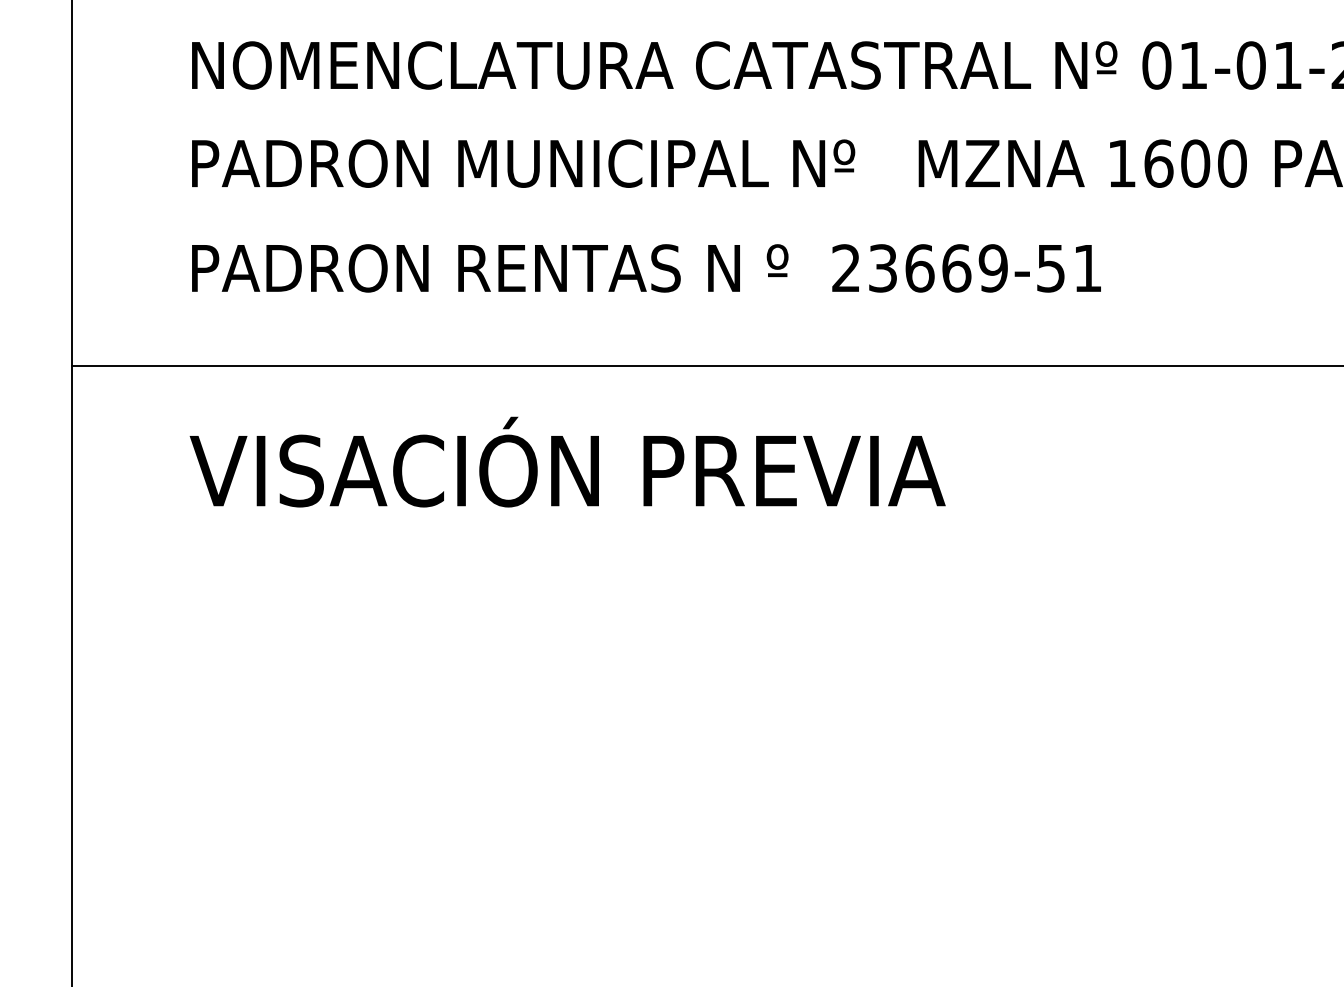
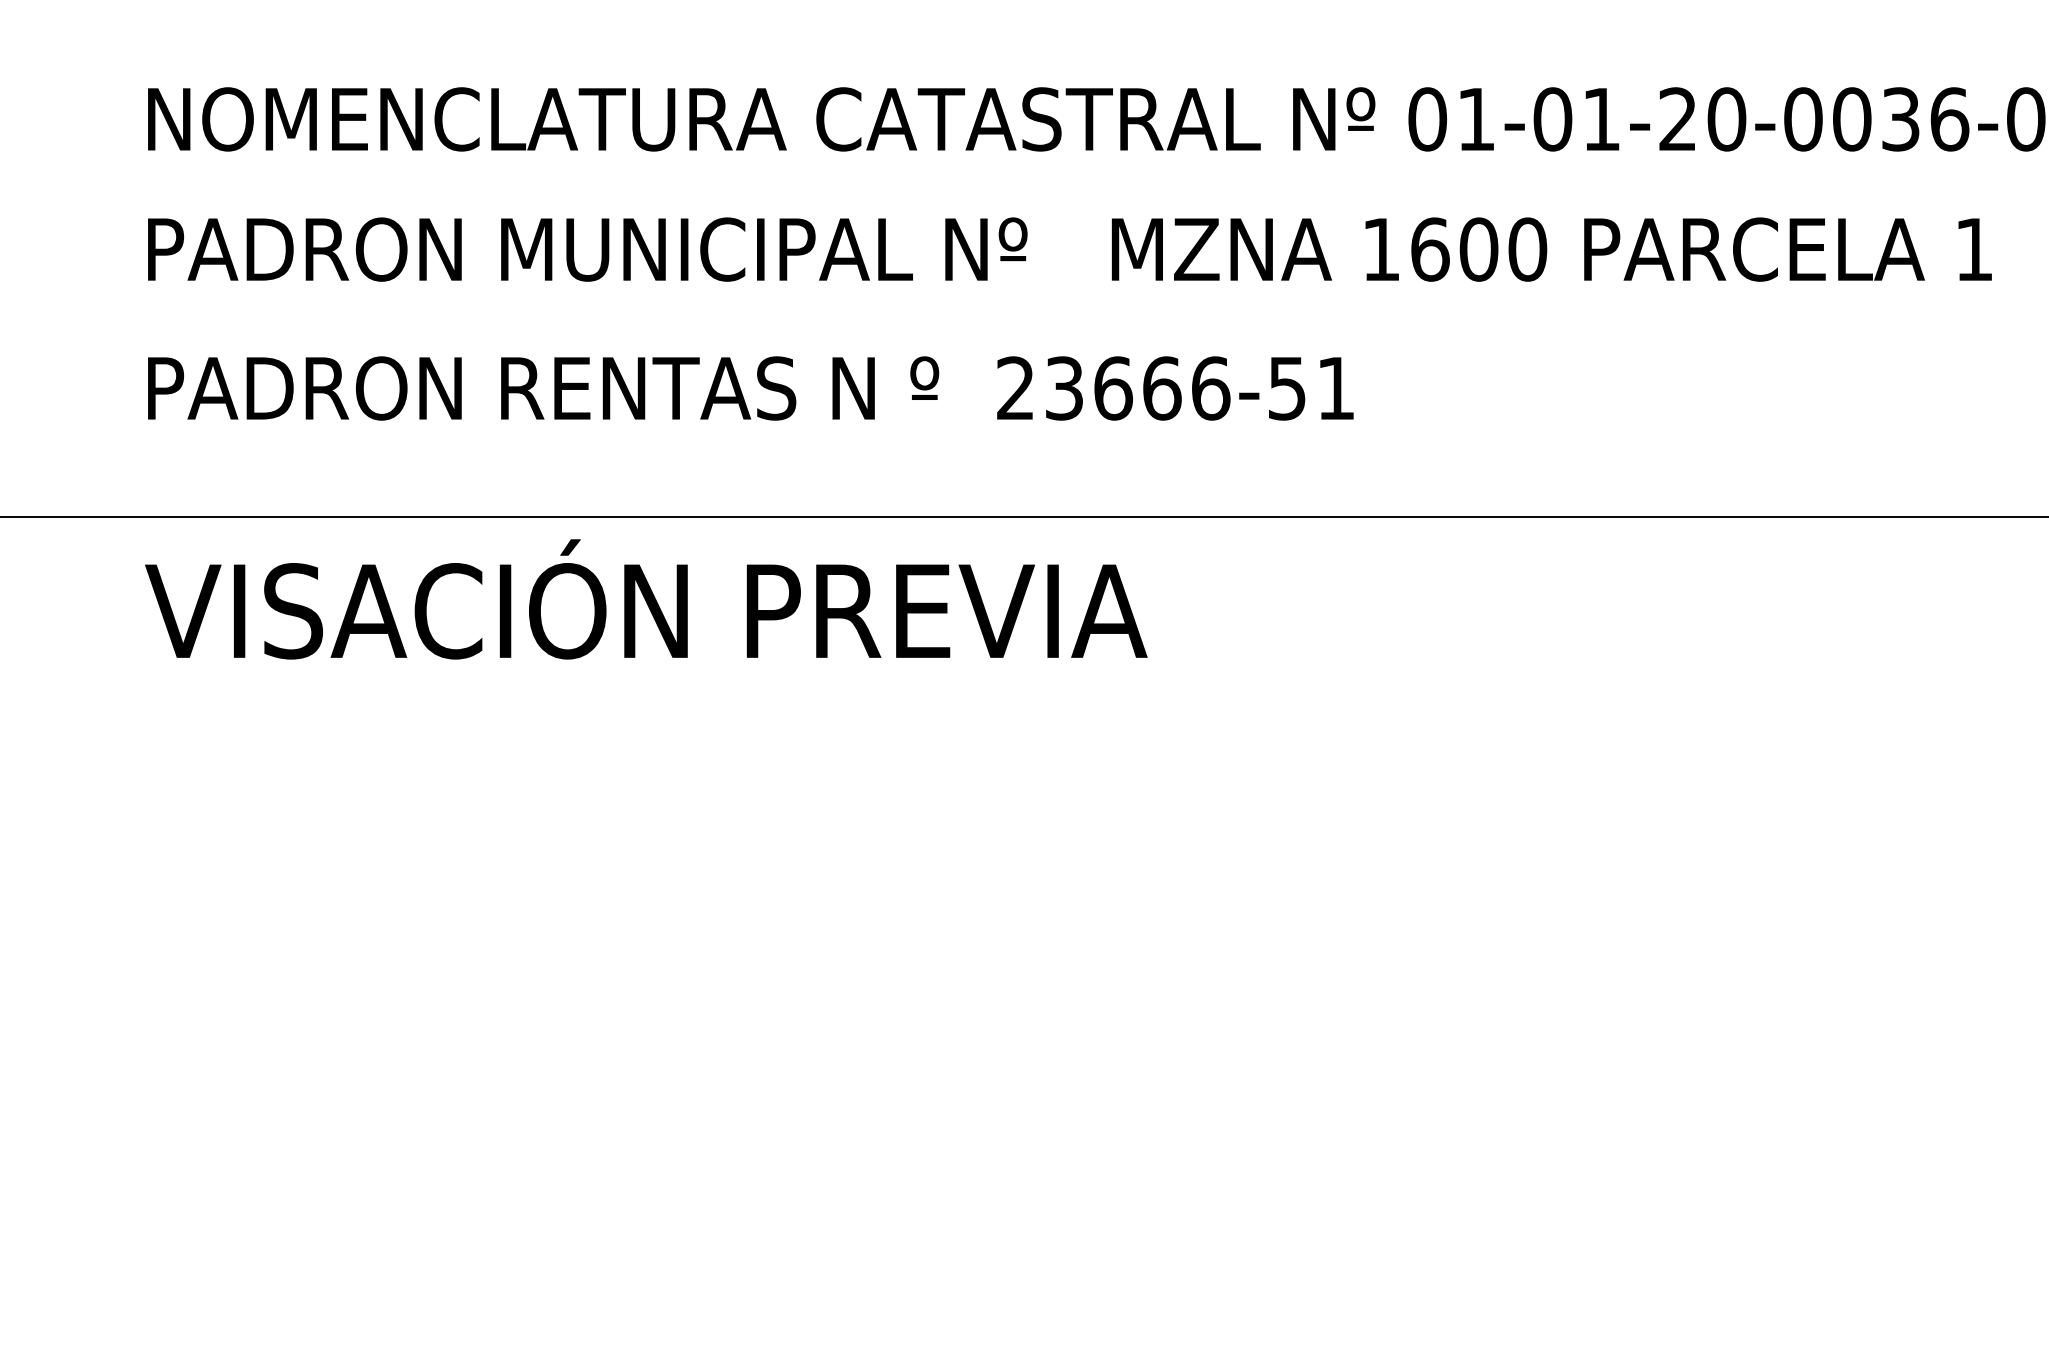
text: (993, 268) -> (1210, 388), 23669-51 -> 23666-51
text: (567, 462) -> (646, 599), moved

